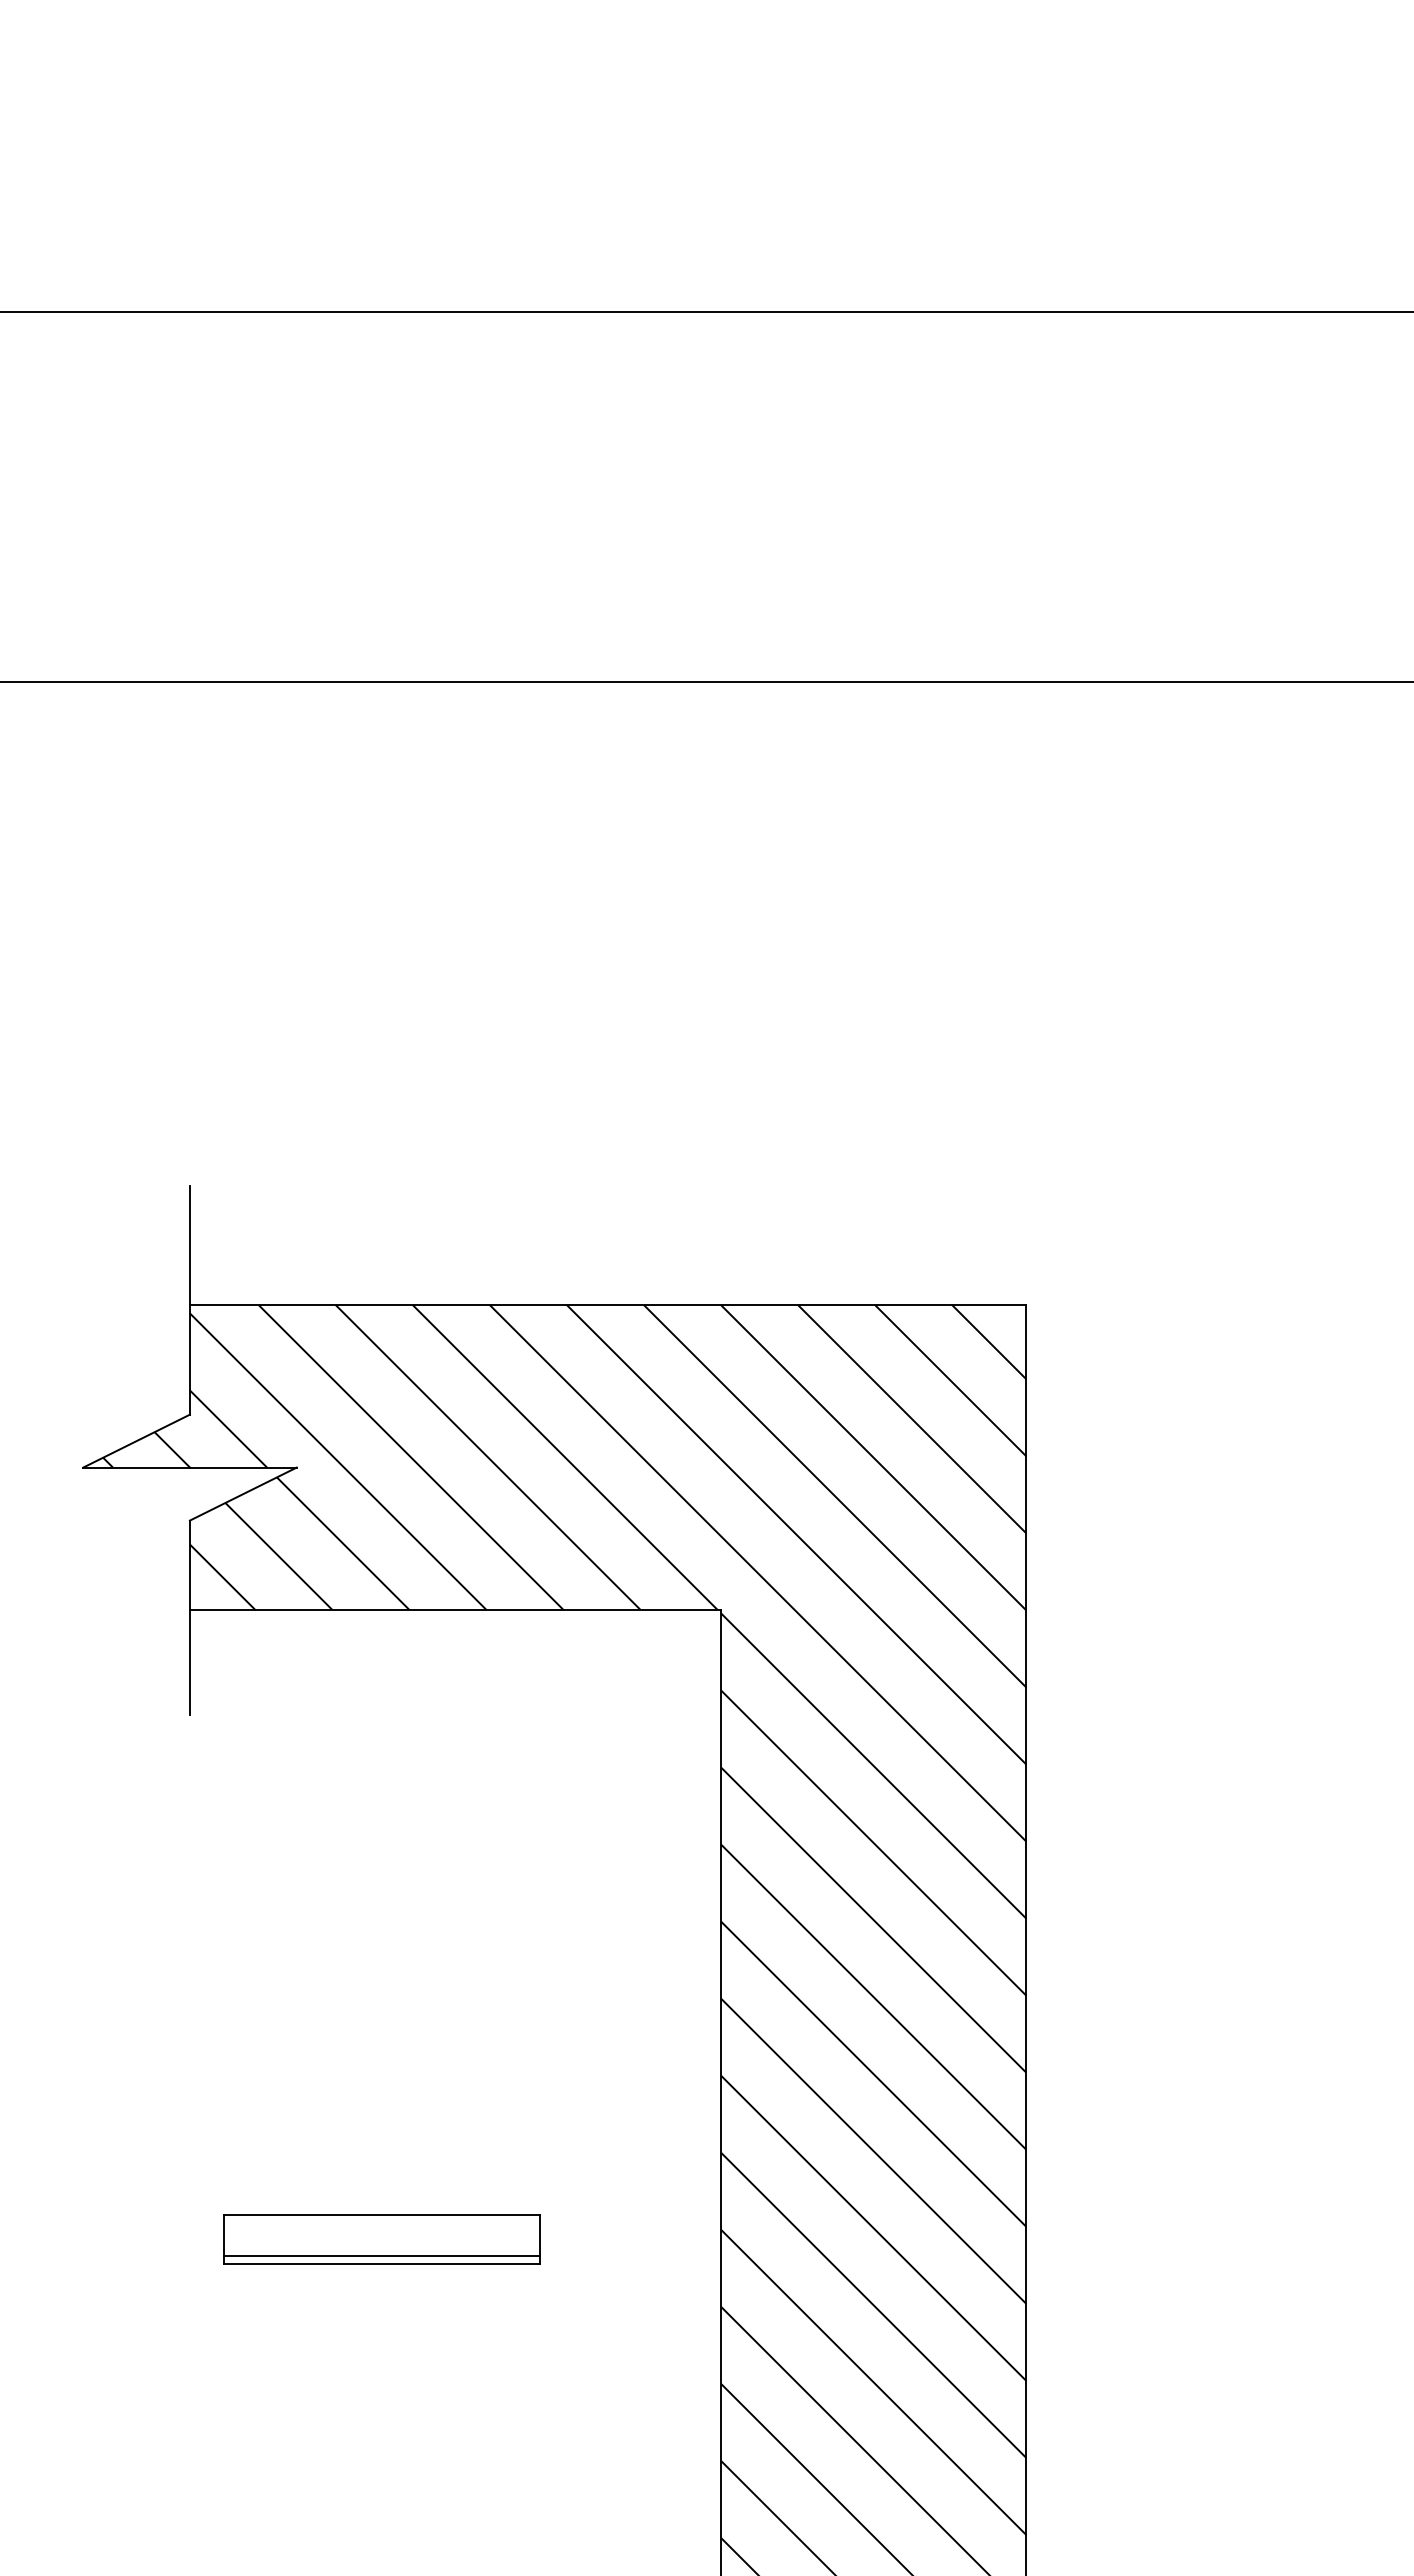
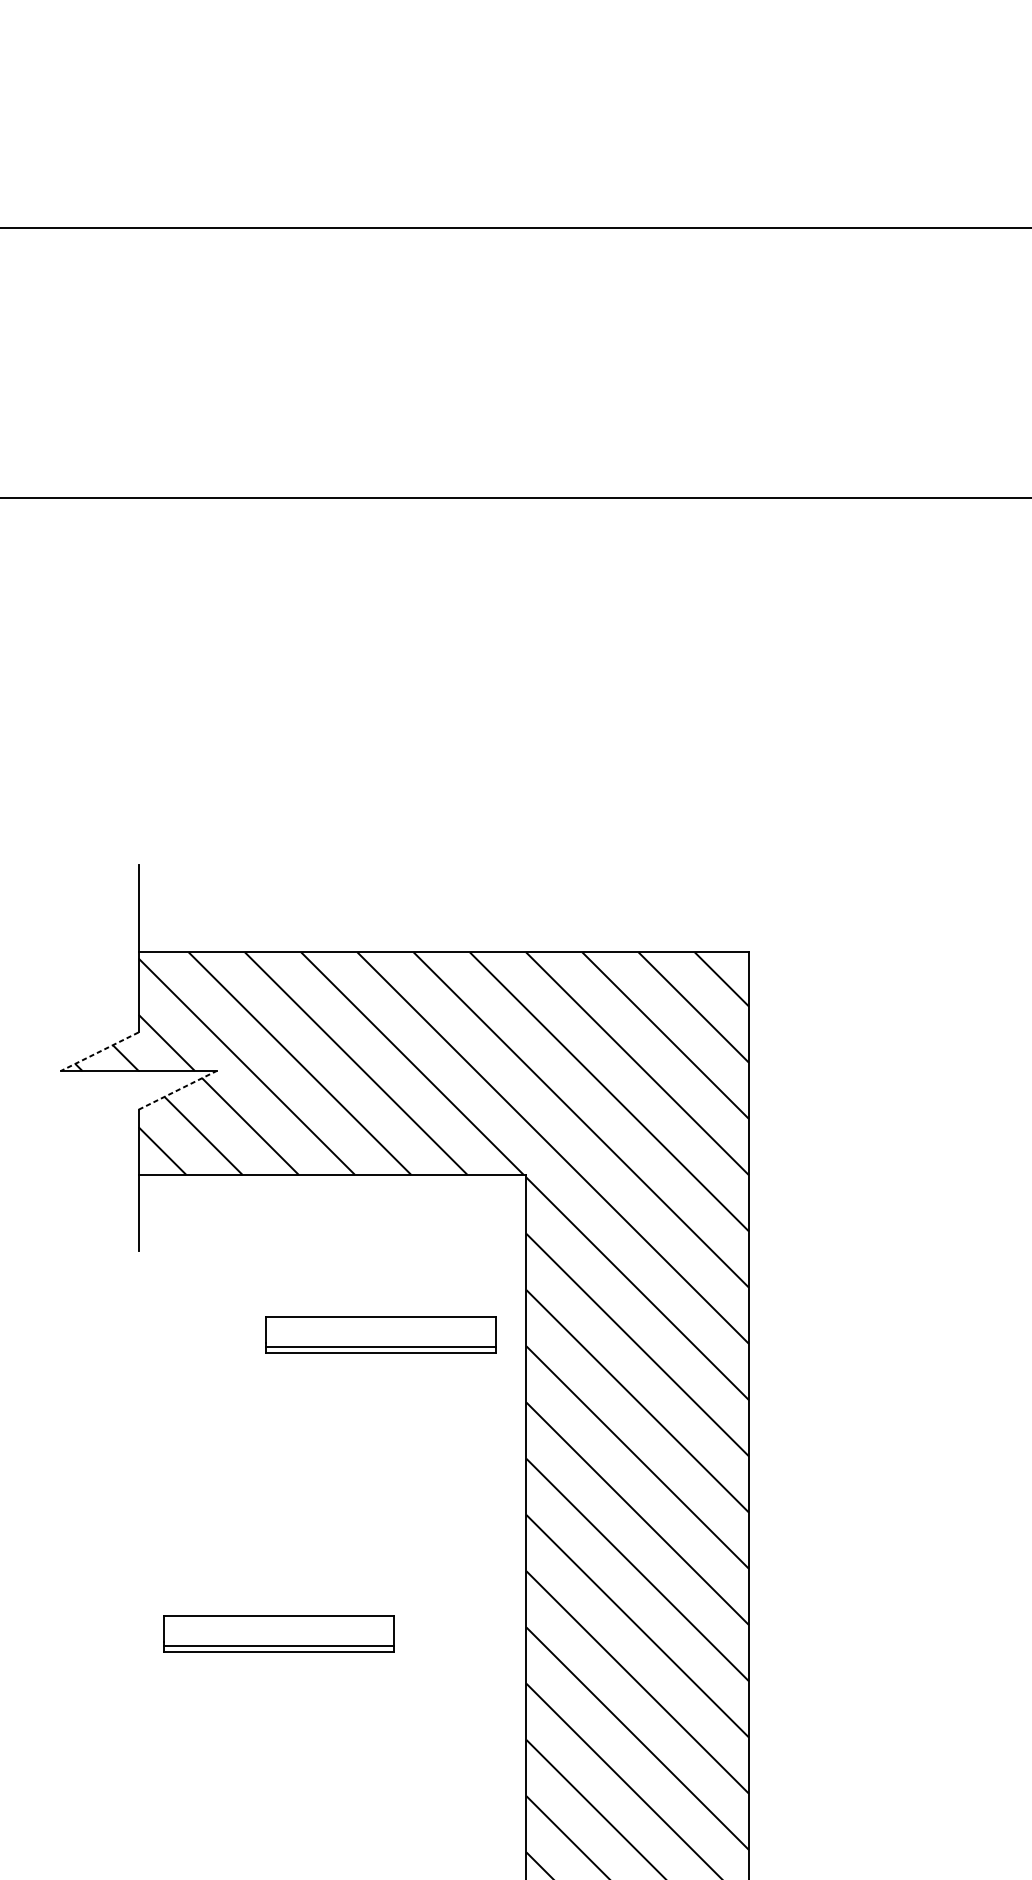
line: (136, 1441) -> (99, 1052), solid -> dashed
line: (243, 1494) -> (177, 1090), solid -> dashed
part: (521, 1829) -> (380, 1335), added

